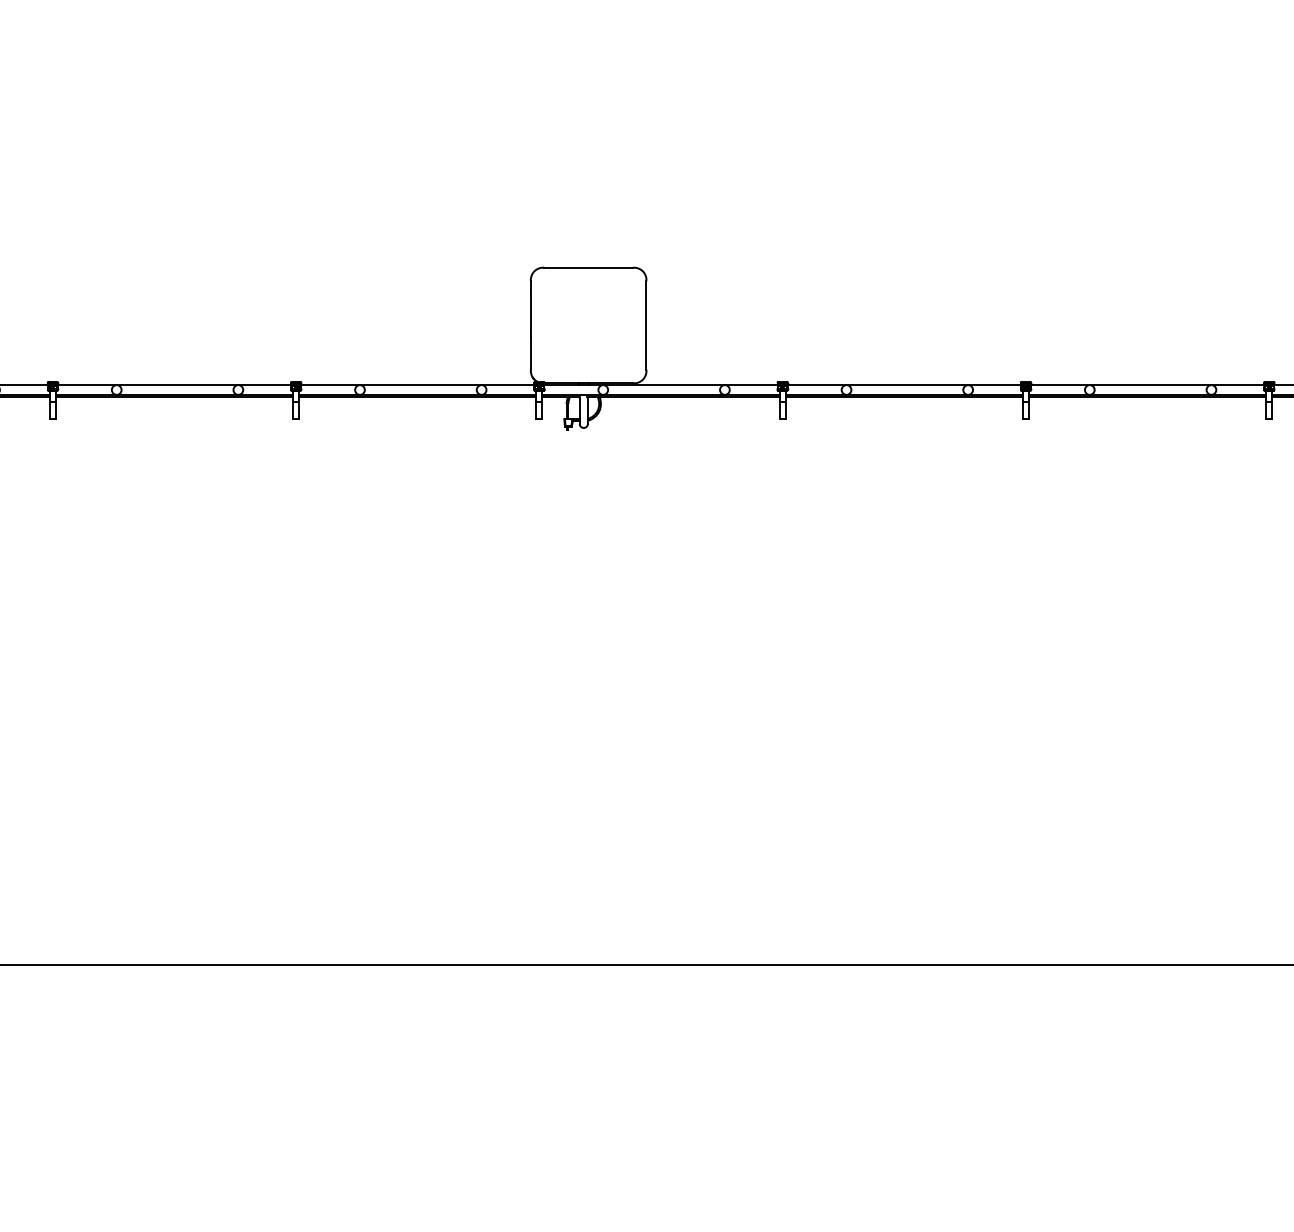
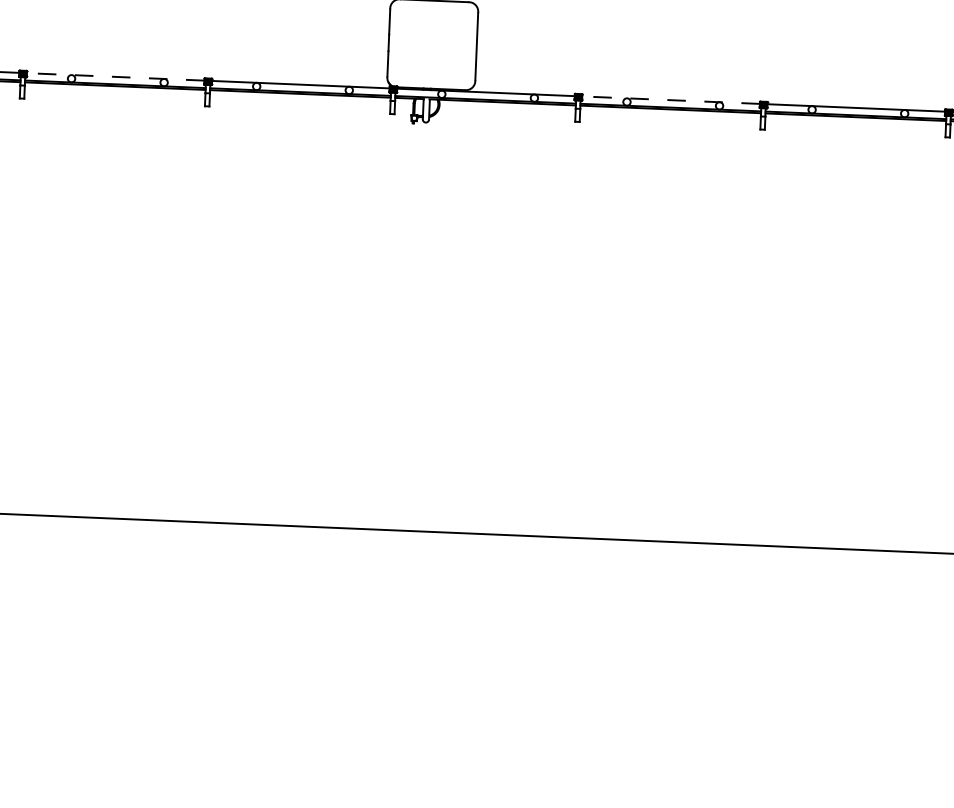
line: (174, 385) -> (115, 77), solid -> dashed
line: (904, 385) -> (671, 100), solid -> dashed

